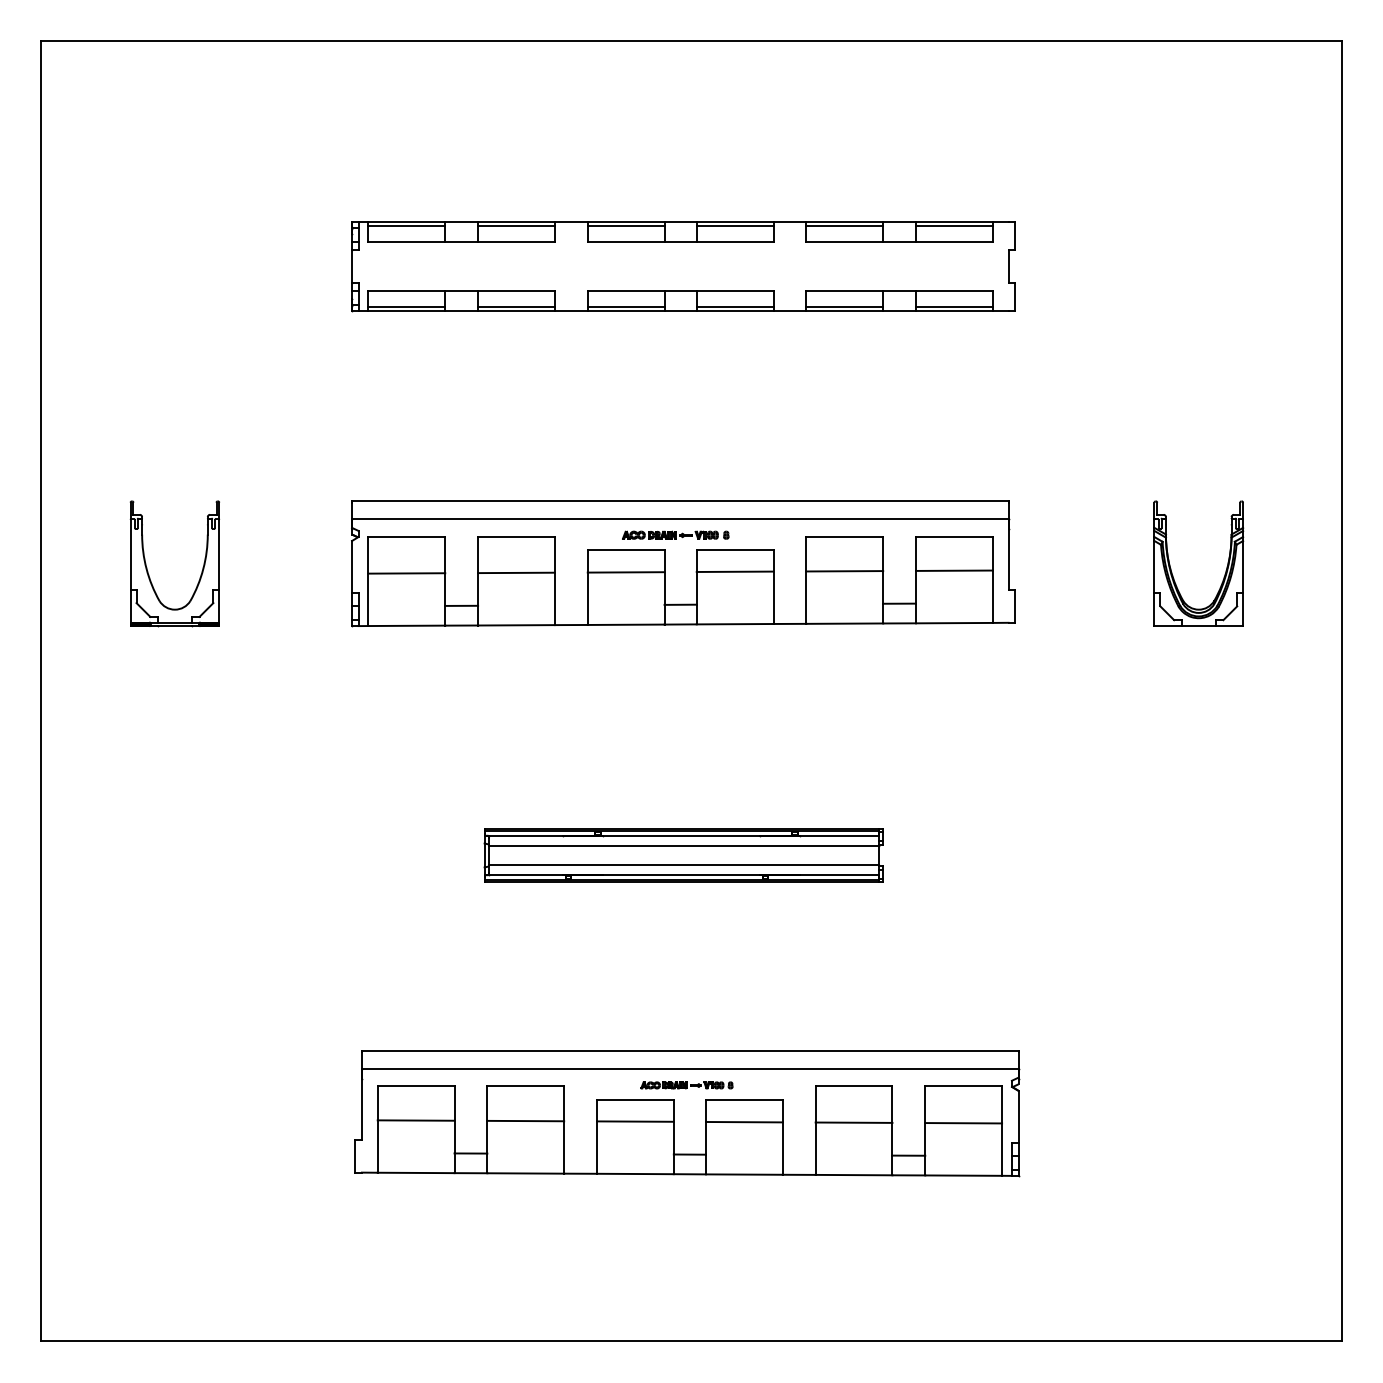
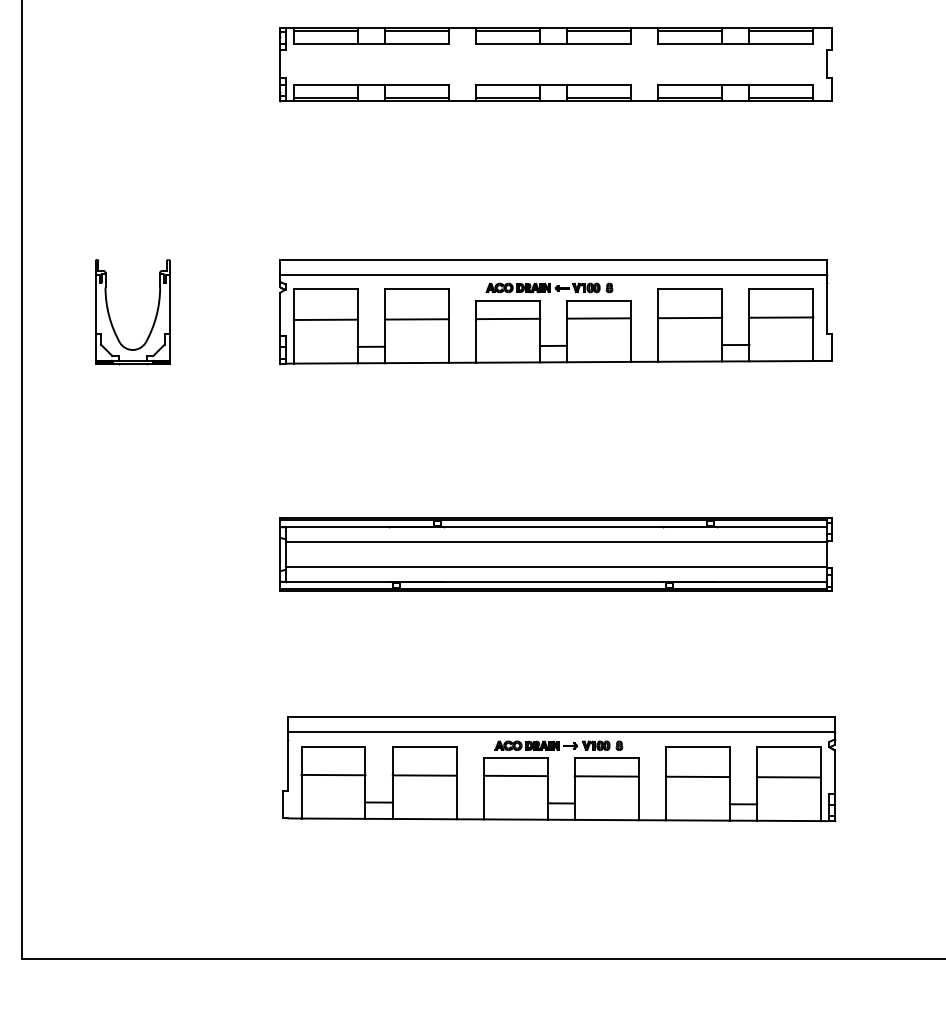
part: (675, 535) -> (549, 288), size x1.43
part: (683, 855) -> (555, 554), size x1.67
part: (686, 1085) -> (558, 745), size x1.67

